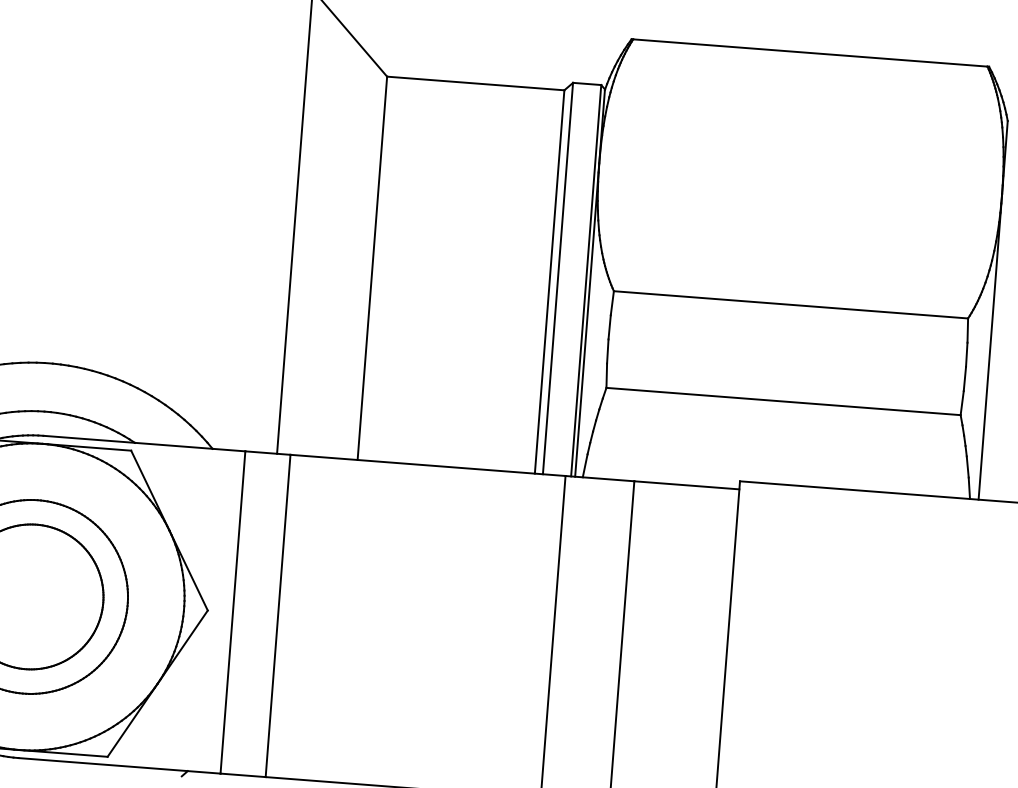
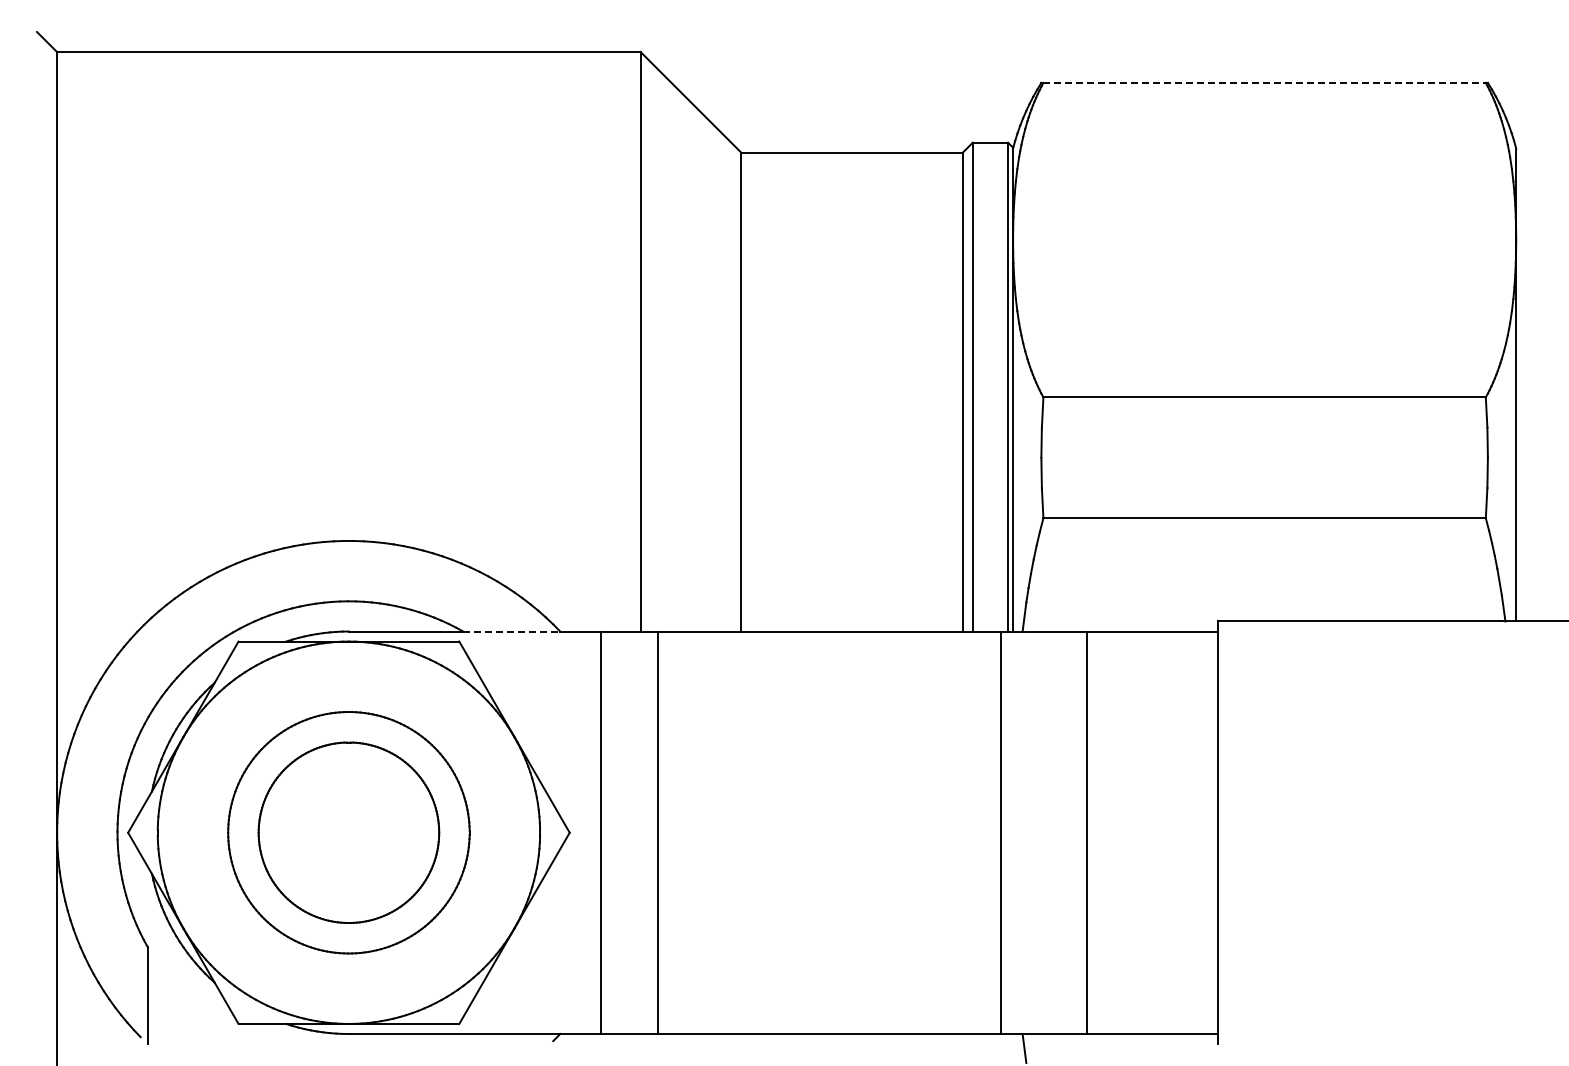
line: (811, 52) -> (1265, 82), solid -> dashed
line: (173, 445) -> (511, 631), solid -> dashed

